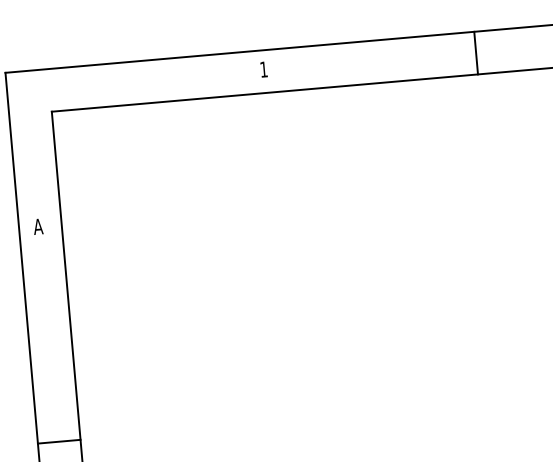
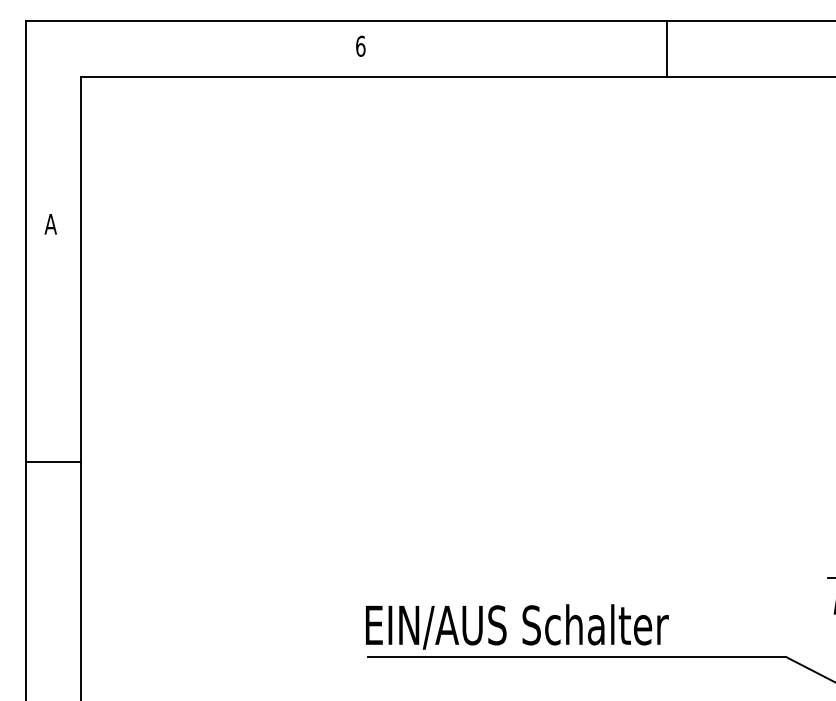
line: (476, 52) -> (667, 48), moved
text: (263, 68) -> (360, 45), 1 -> 6
line: (59, 442) -> (53, 462), moved

